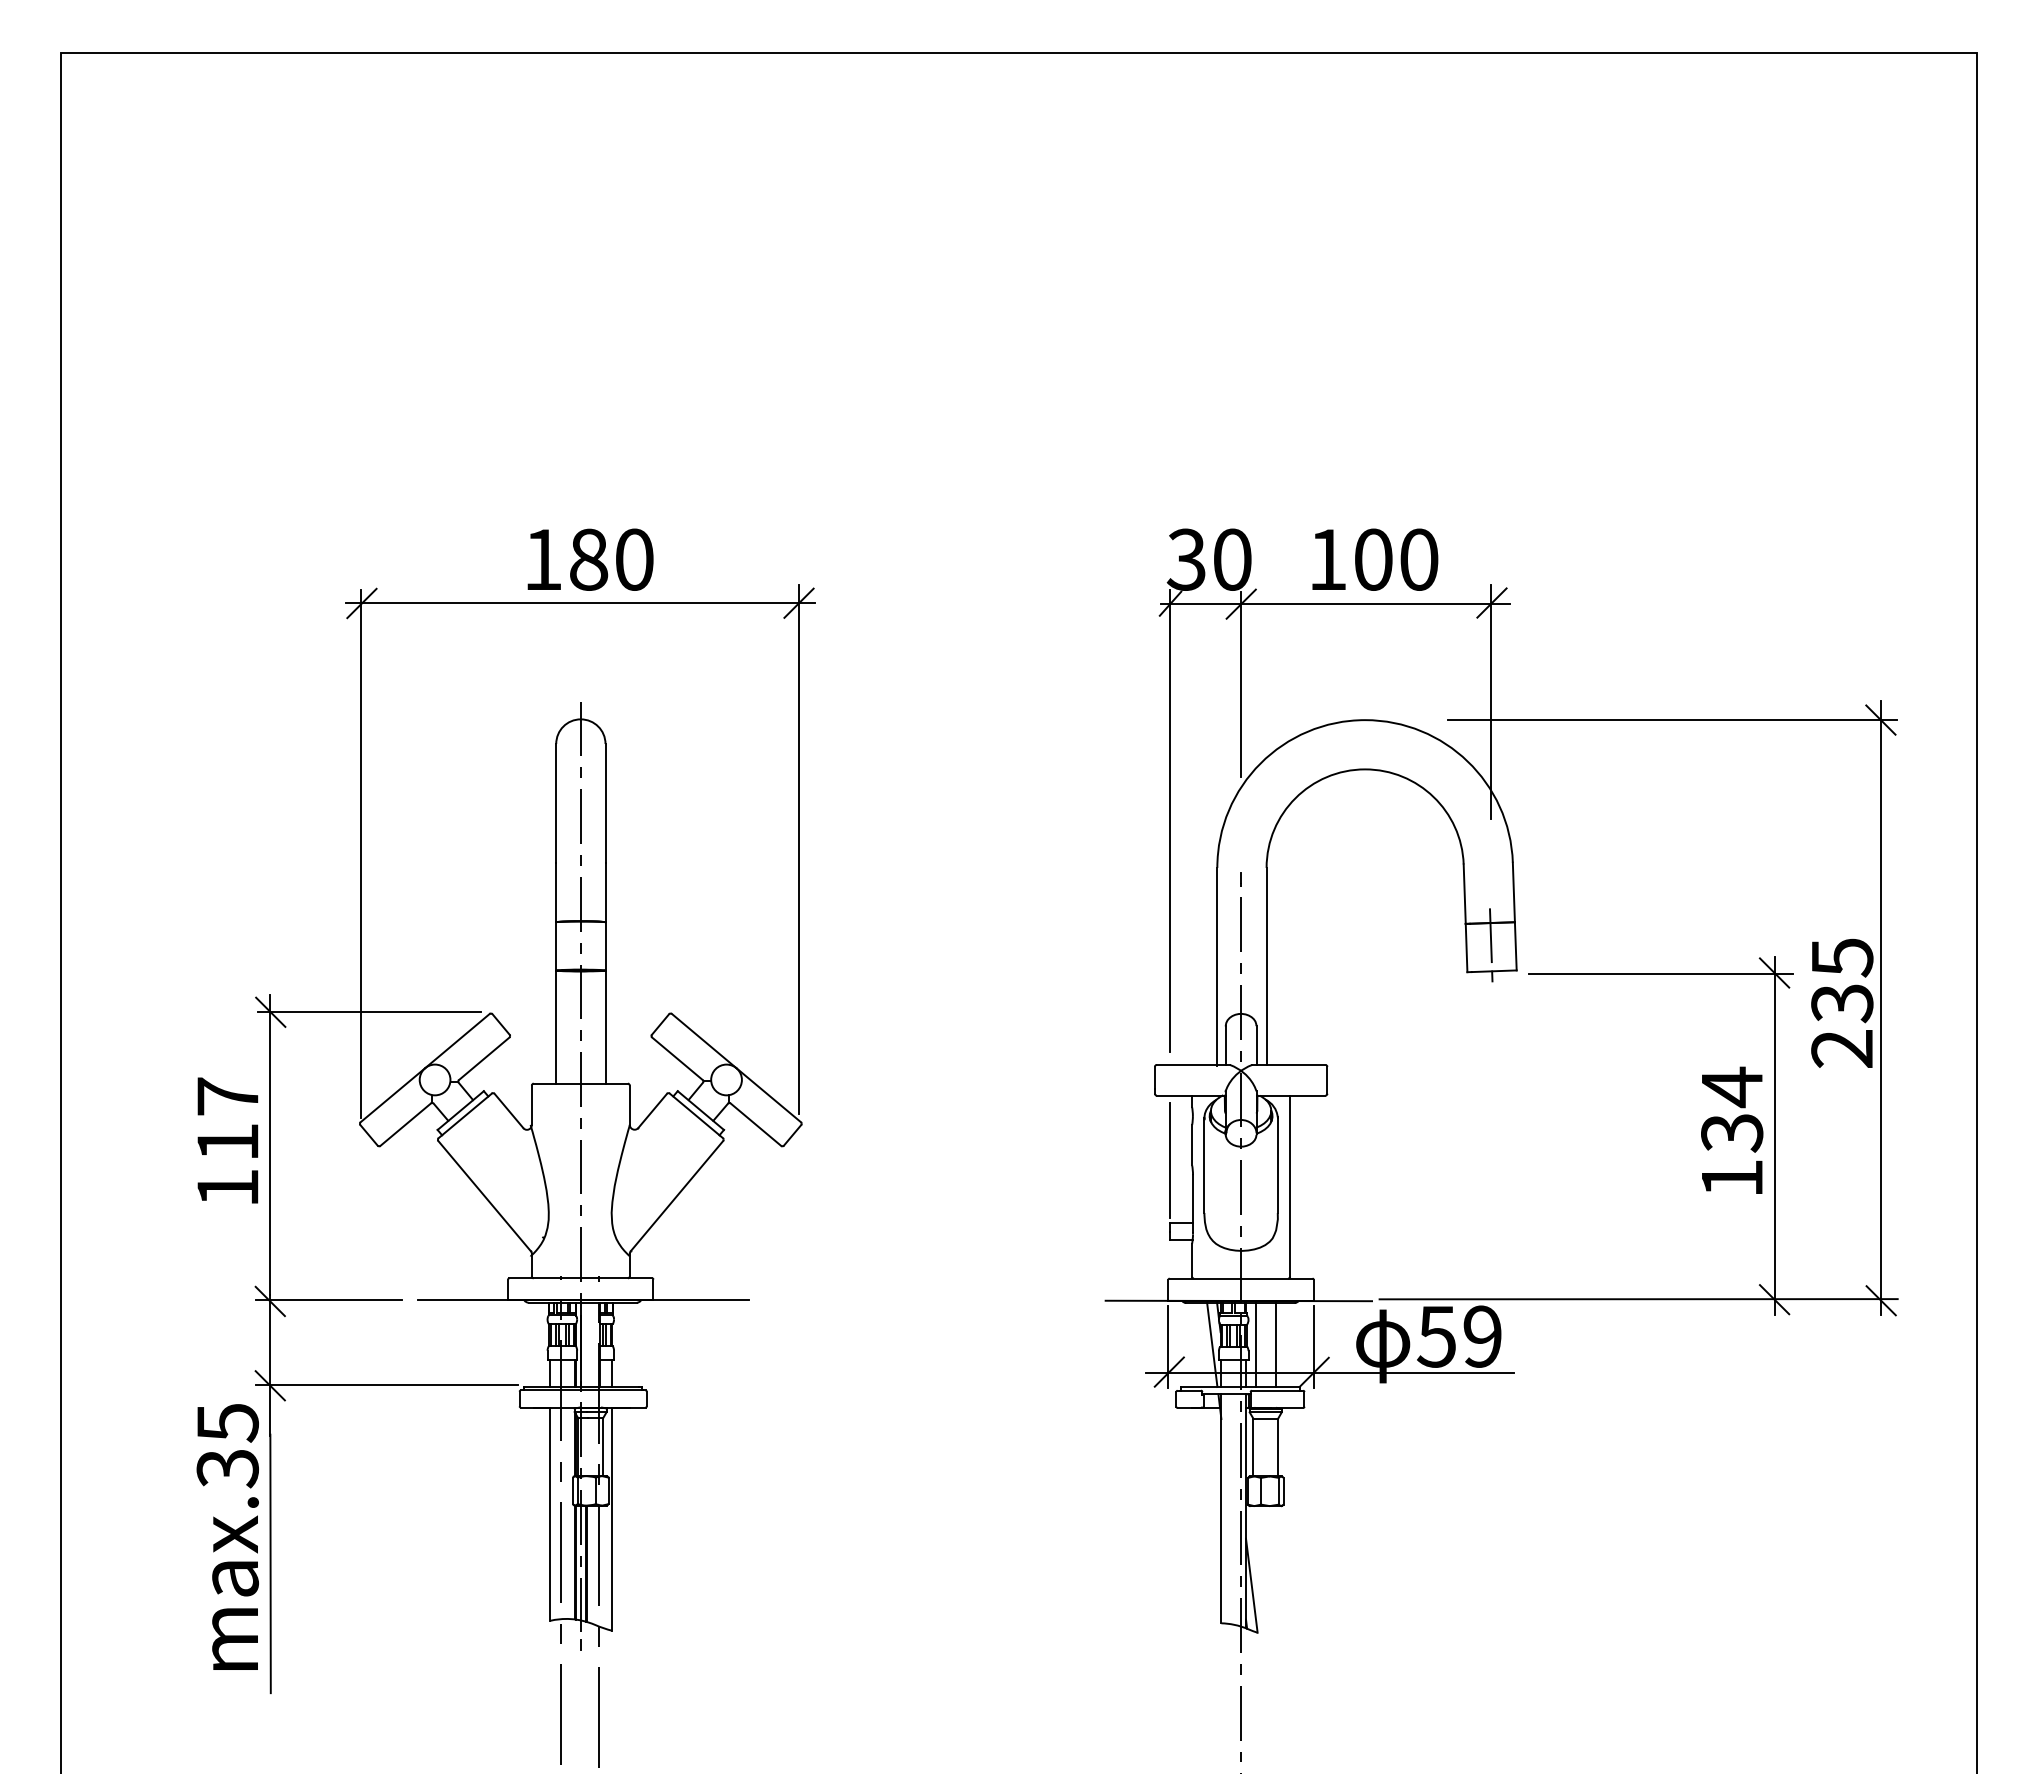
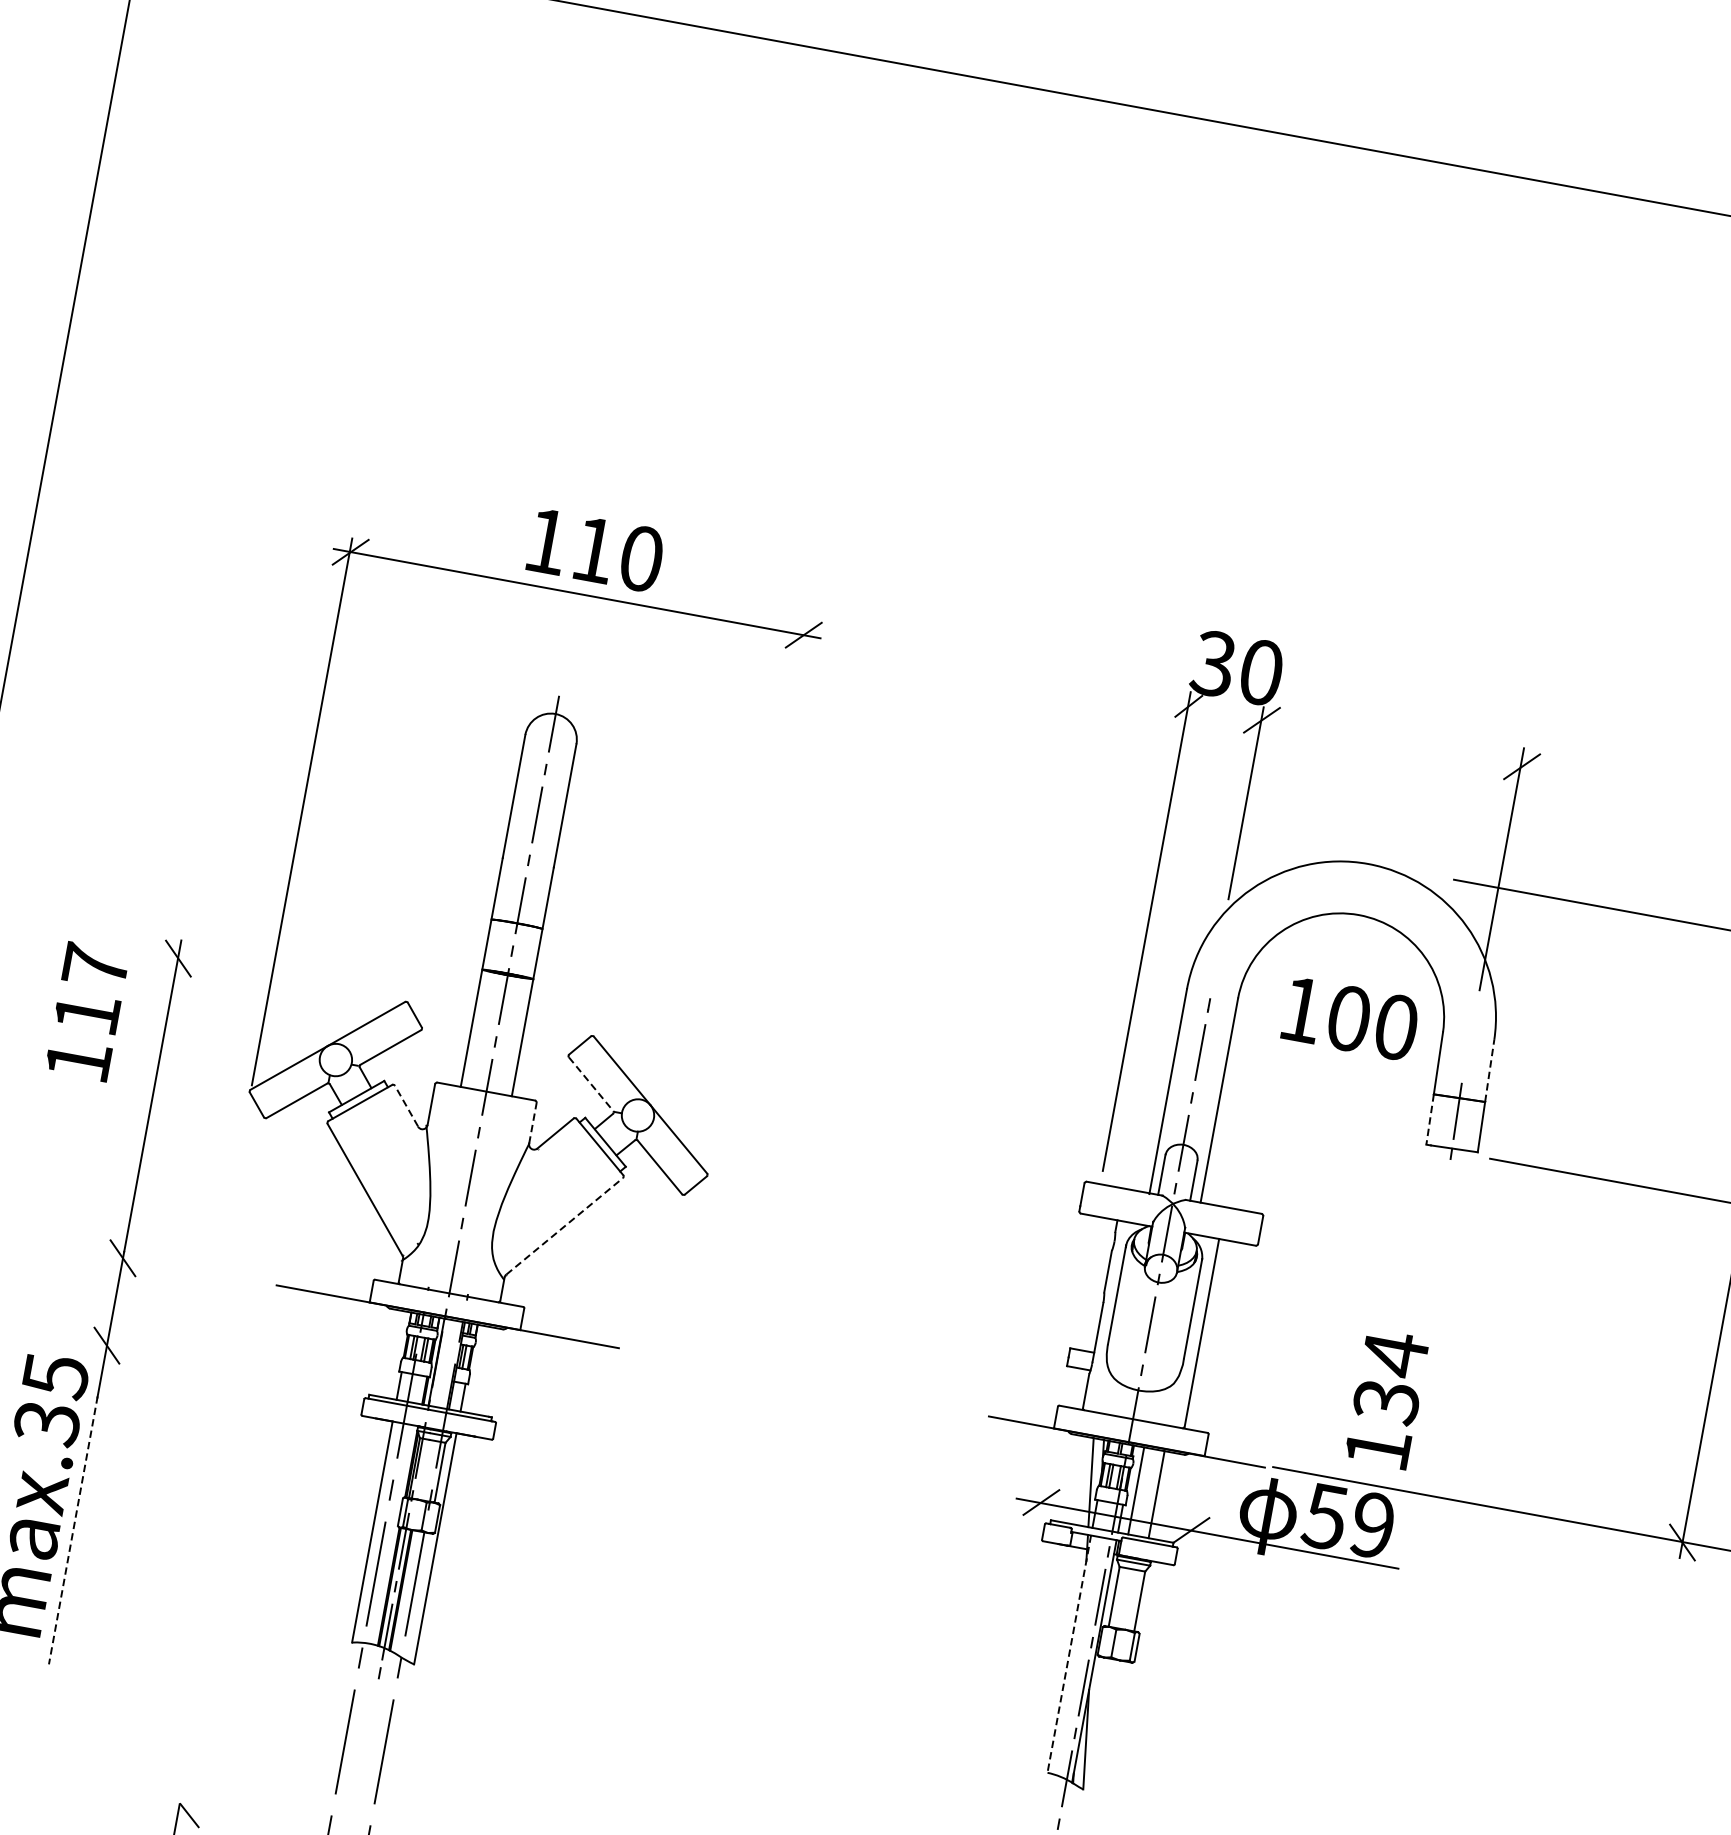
text: (589, 559) -> (594, 549), 180 -> 110
text: (1375, 559) -> (1351, 1018), moved
line: (1335, 604) -> (1359, 738), removed
line: (799, 848) -> (757, 889), removed
line: (1513, 892) -> (1489, 1070), solid -> dashed
line: (1466, 948) -> (1429, 1119), solid -> dashed
line: (368, 1012) -> (279, 977), removed
line: (677, 1059) -> (591, 1084), solid -> dashed
line: (629, 1105) -> (532, 1123), solid -> dashed
line: (508, 1110) -> (406, 1105), solid -> dashed
text: (1732, 1129) -> (1387, 1398), moved
text: (227, 1140) -> (86, 1011), moved
line: (1170, 1159) -> (1083, 1282), removed
line: (677, 1195) -> (565, 1225), solid -> dashed
line: (328, 1300) -> (183, 1268), removed
line: (1168, 1346) -> (1045, 1475), removed
line: (1313, 1346) -> (1195, 1503), removed
line: (387, 1385) -> (228, 1367), removed
line: (1221, 1509) -> (1069, 1654), solid -> dashed
line: (270, 1564) -> (73, 1530), solid -> dashed

